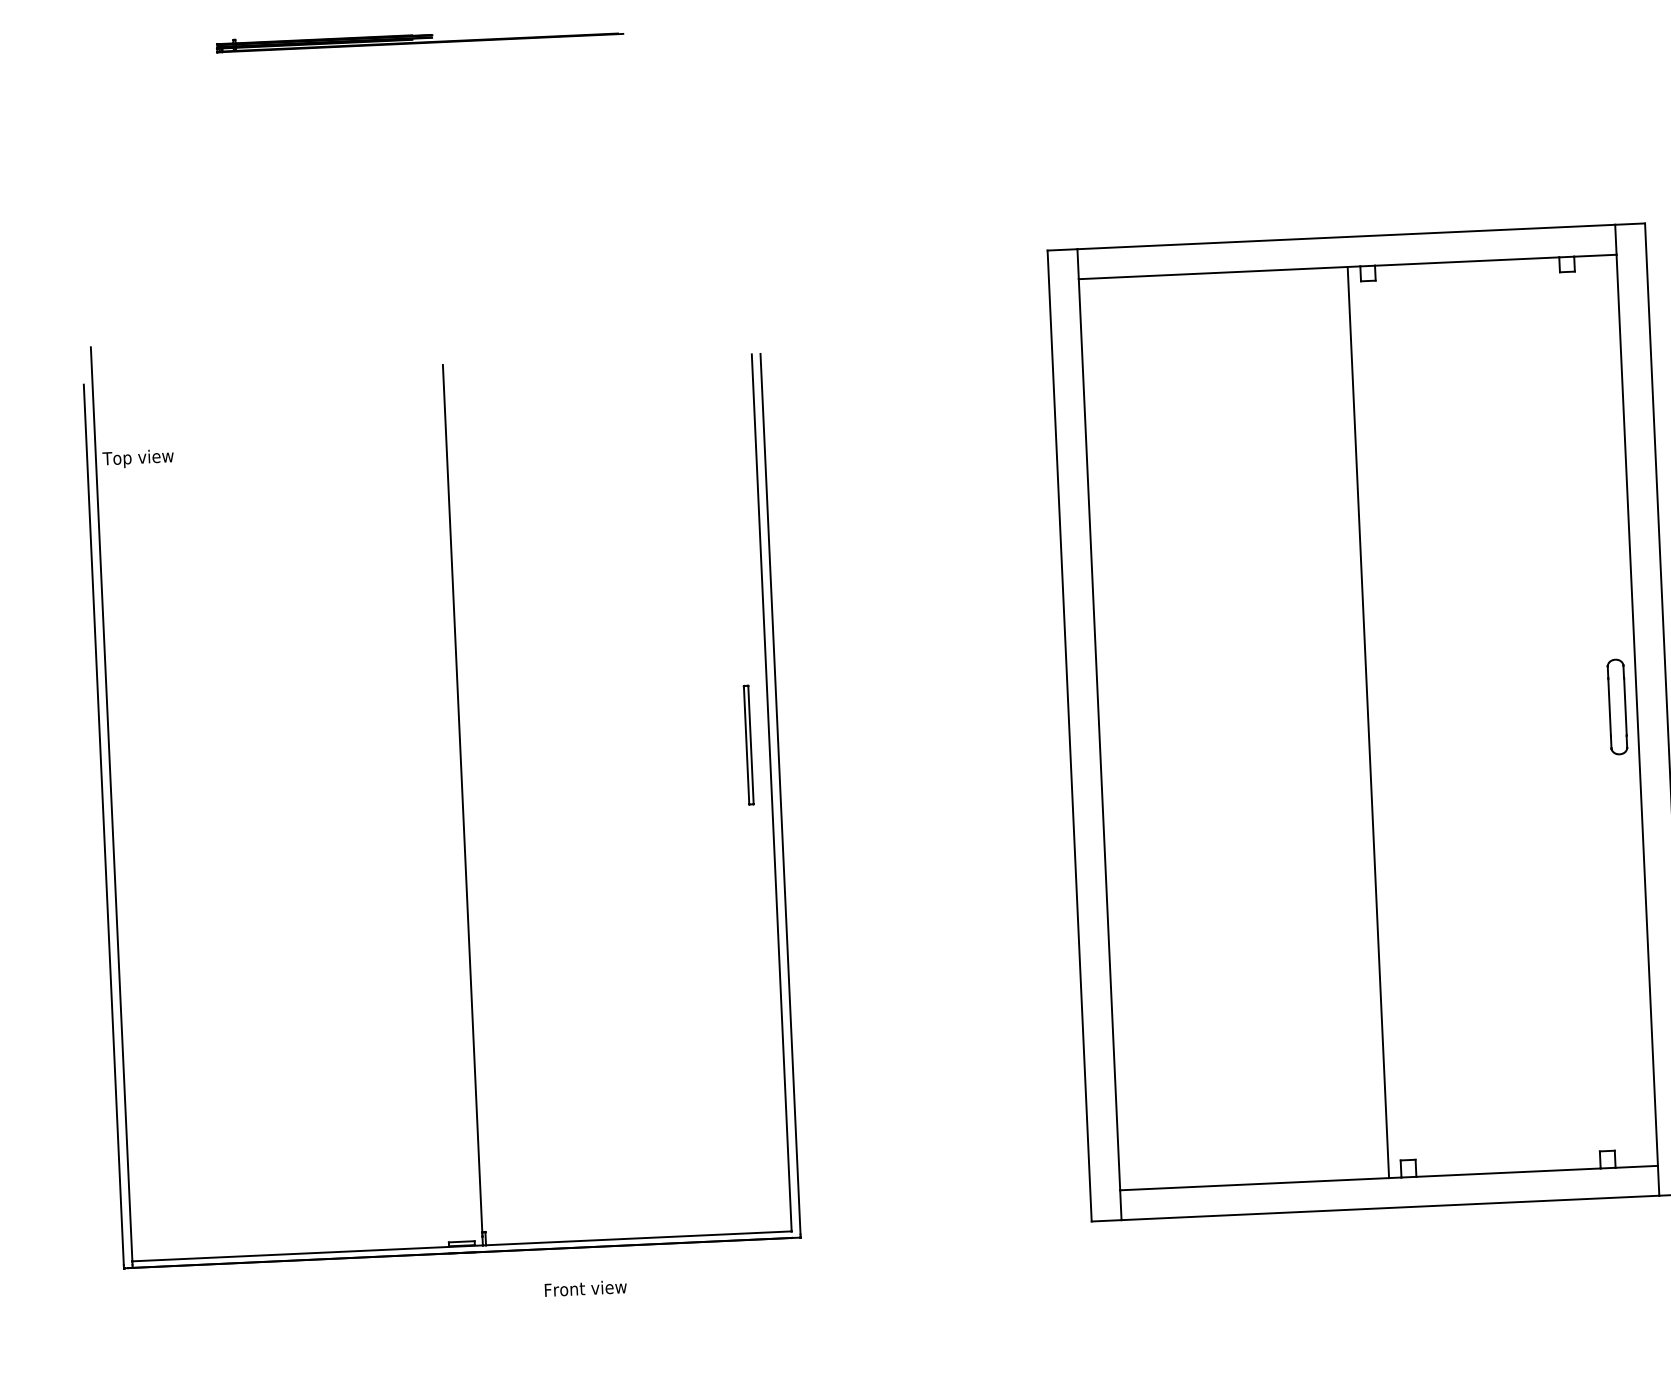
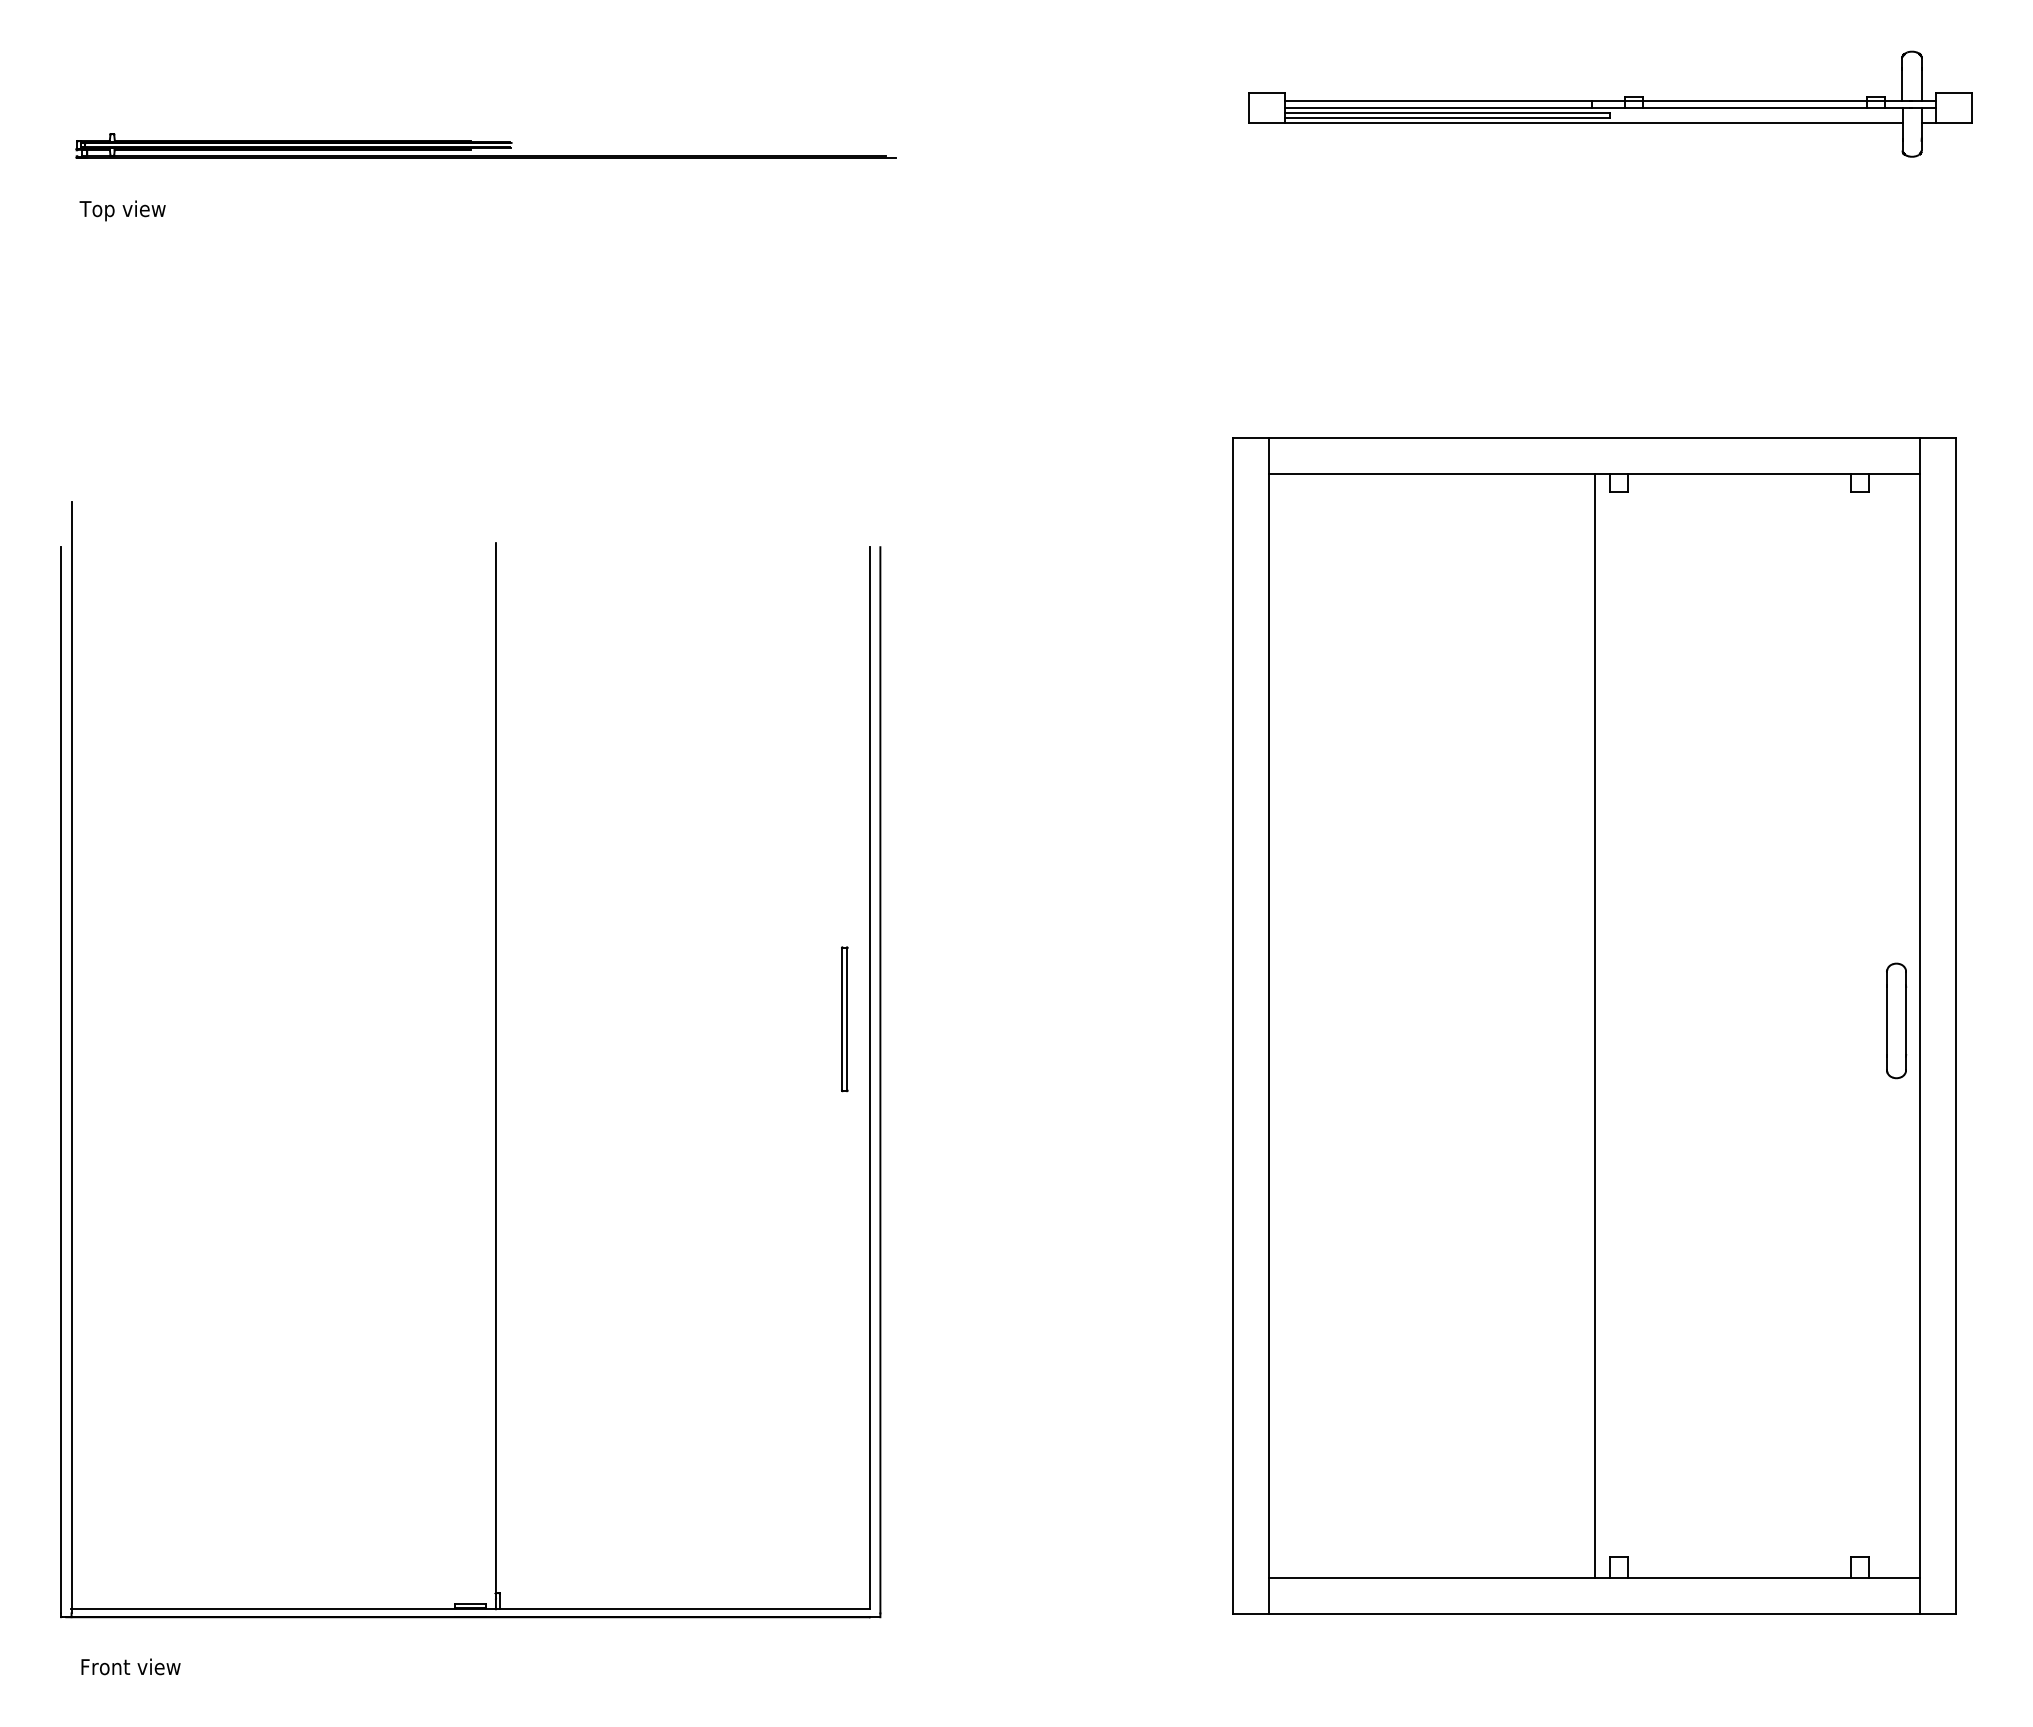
part: (419, 36) -> (485, 145), size x1.67
text: (138, 458) -> (122, 210), moved
text: (585, 1288) -> (130, 1666), moved

